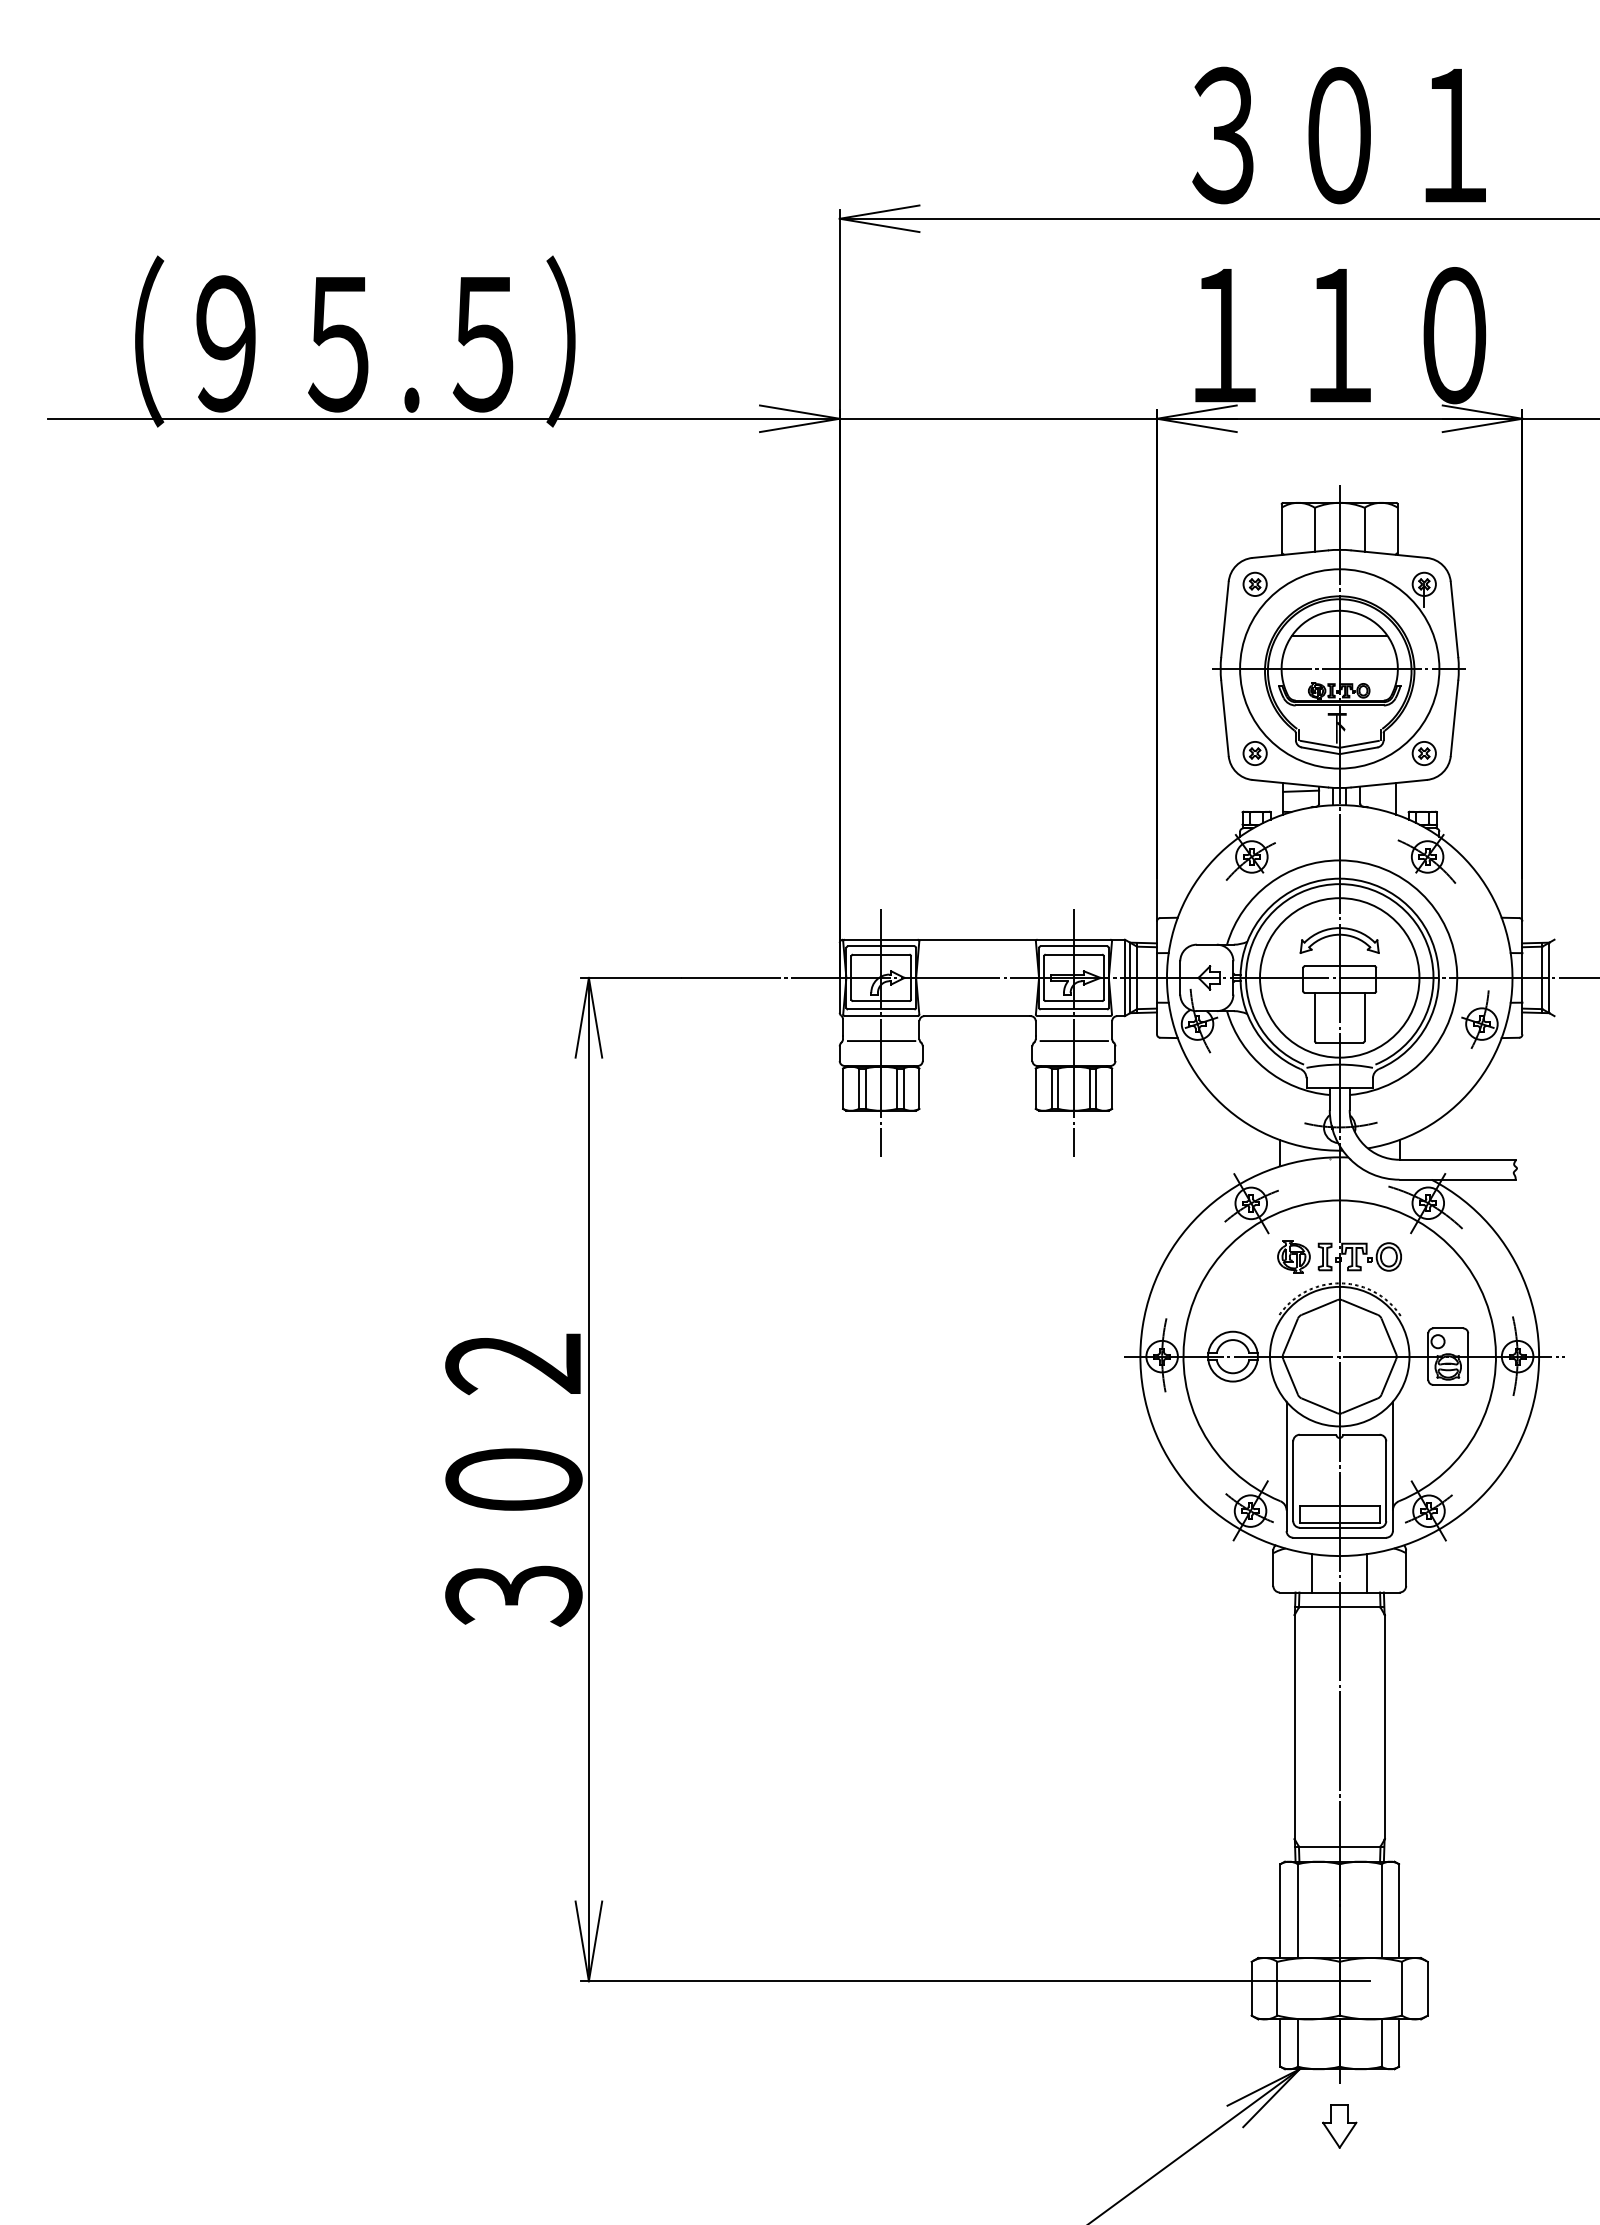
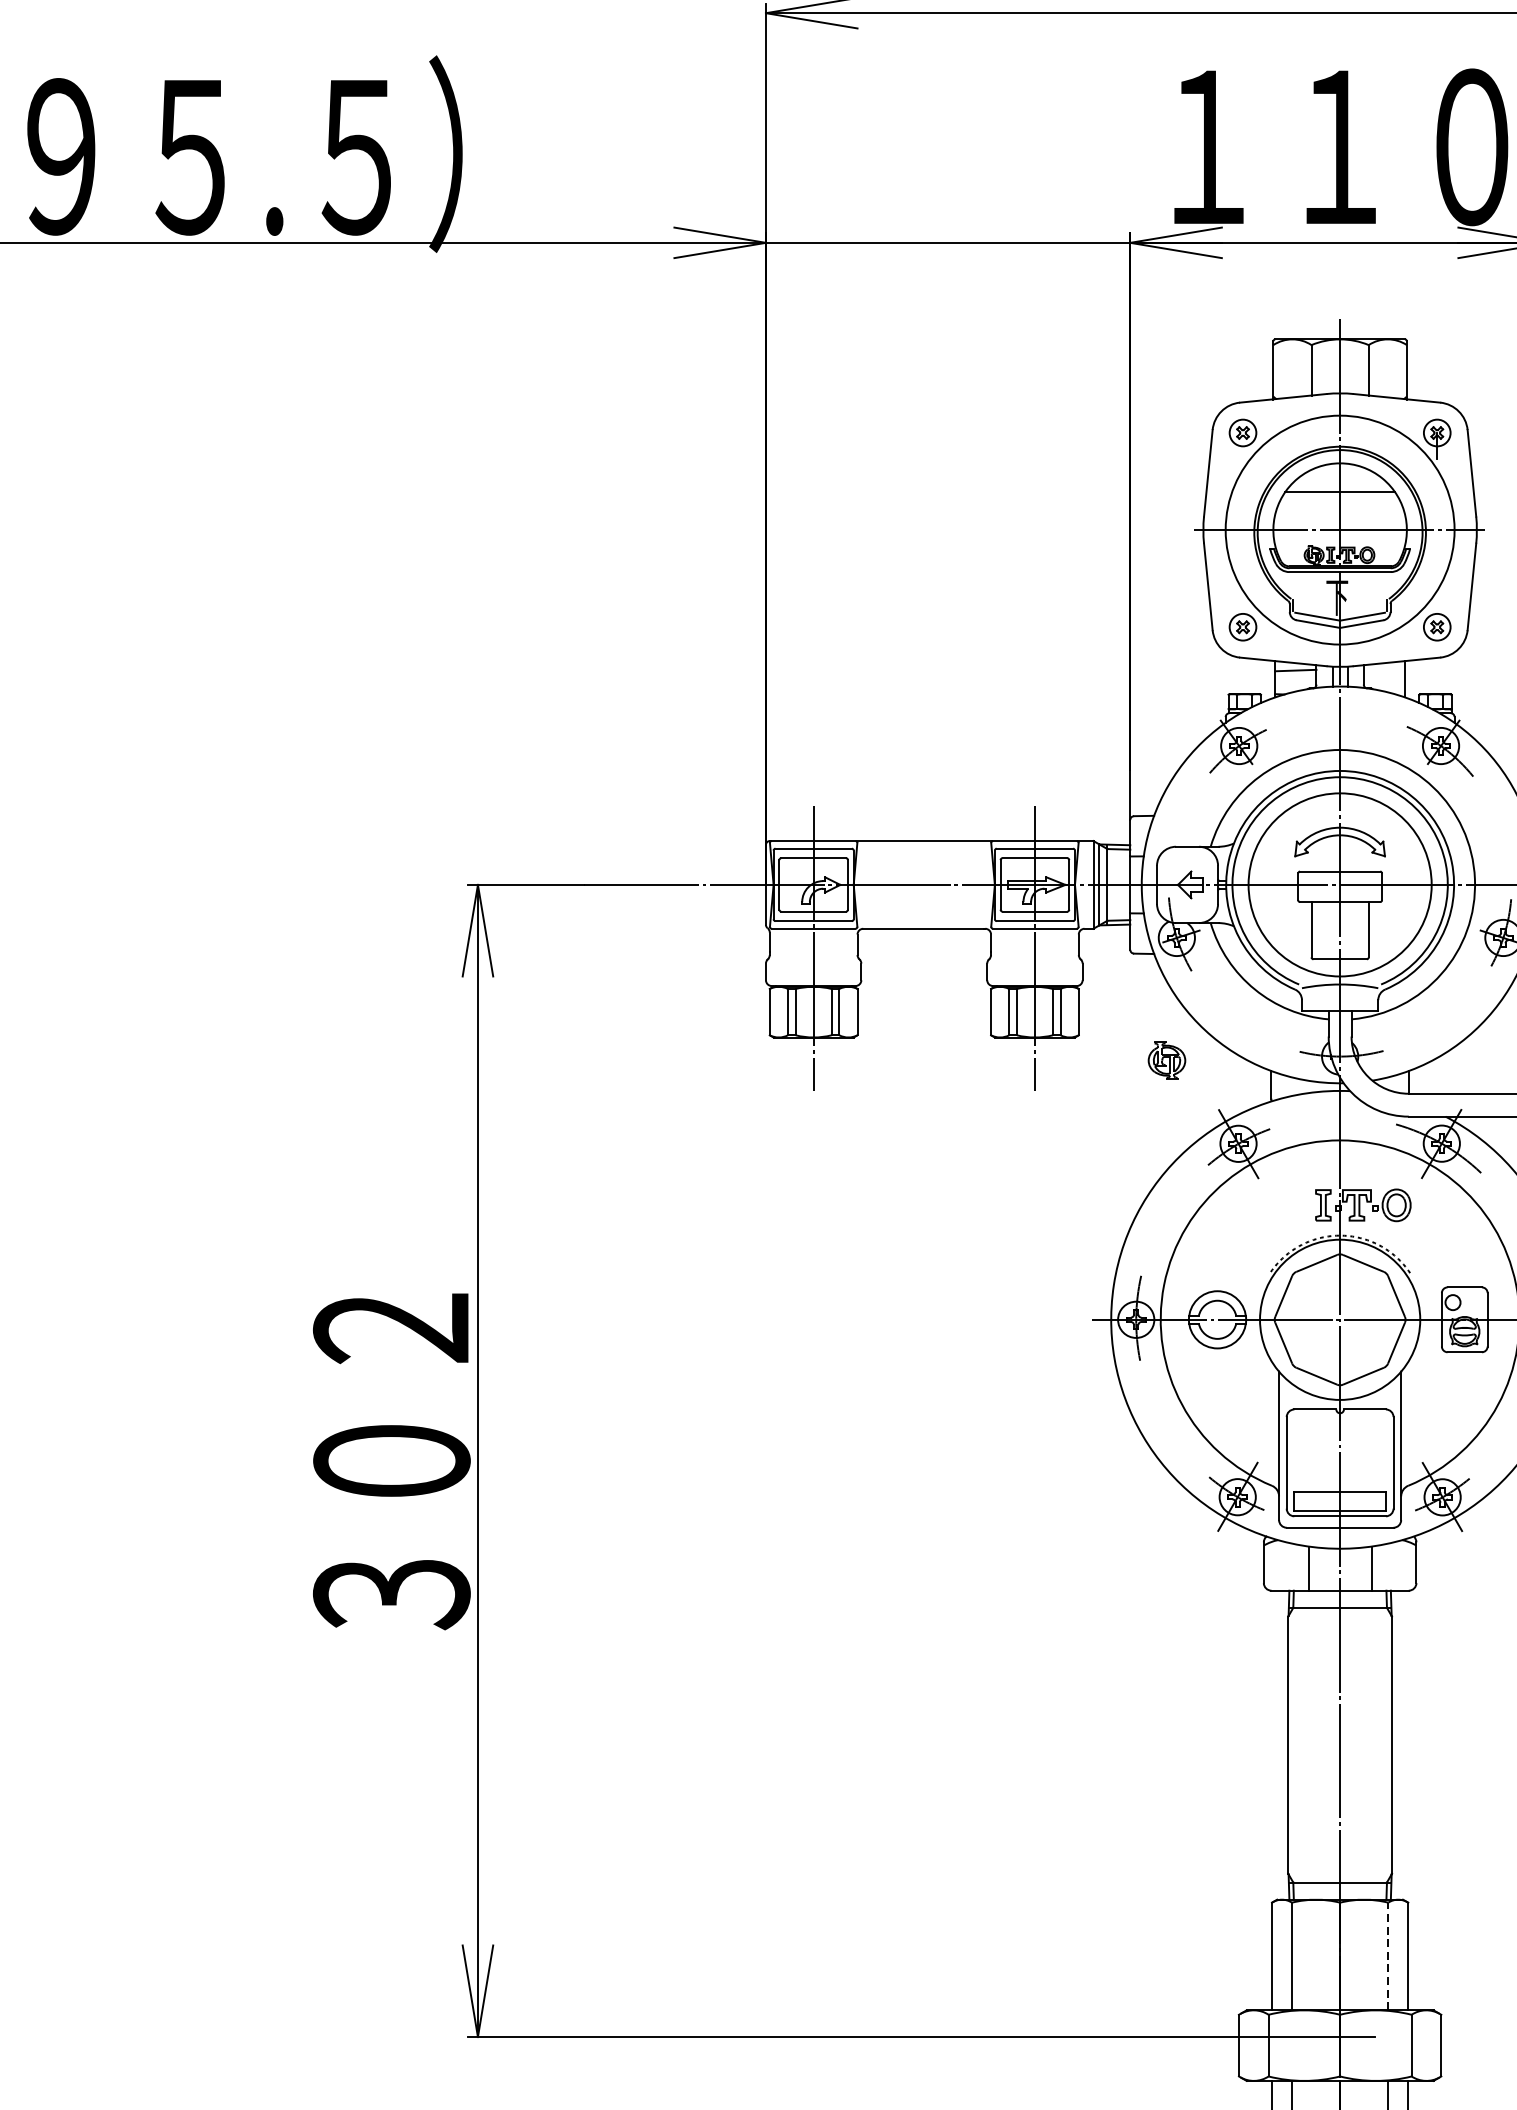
line: (881, 1041) -> (813, 957), removed
line: (1073, 1041) -> (1034, 957), removed
part: (1293, 1256) -> (1166, 1060), moved
line: (1381, 1911) -> (1388, 1956), solid -> dashed

